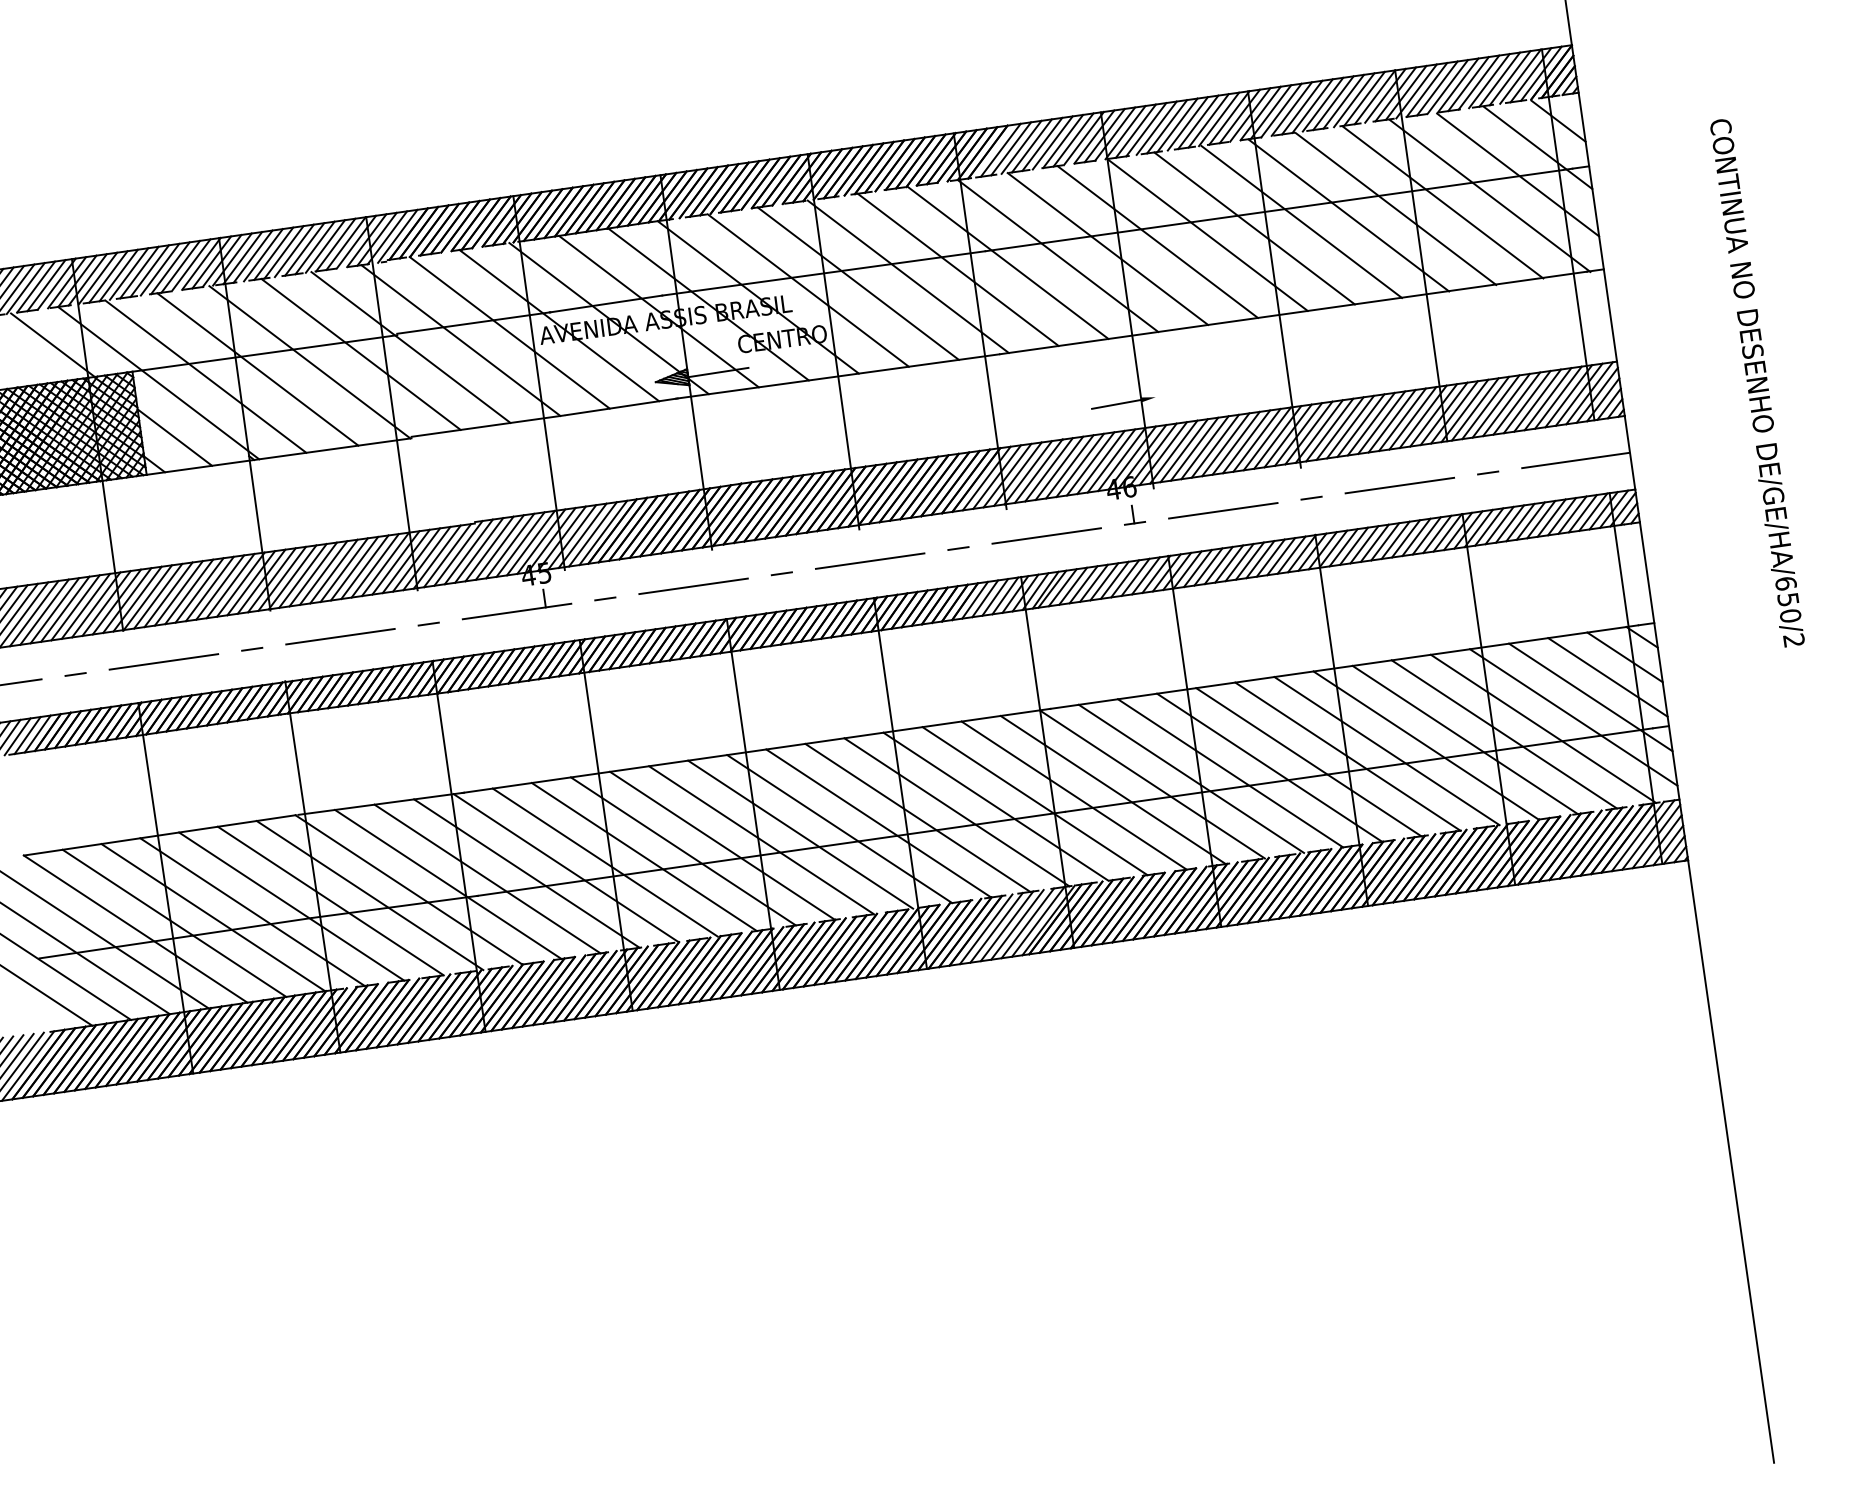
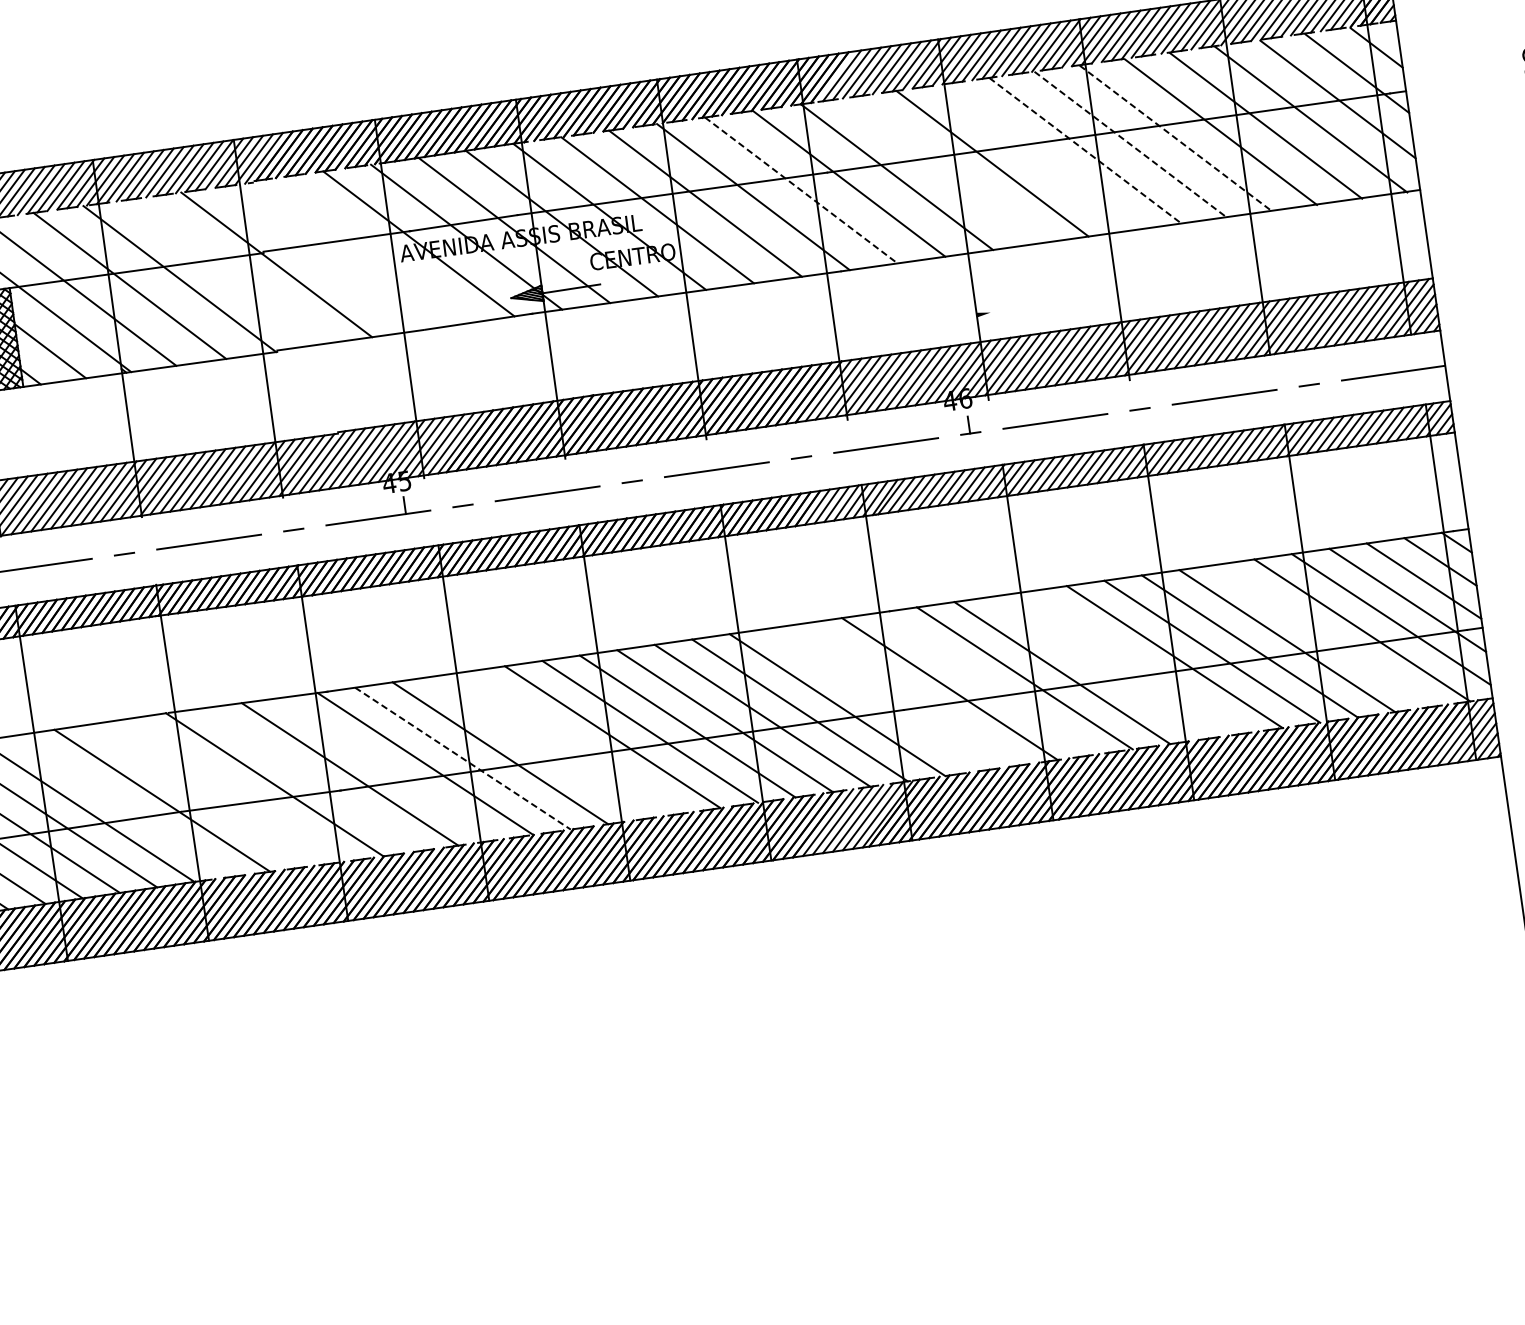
line: (1348, 215) -> (1175, 138), solid -> dashed
line: (1301, 222) -> (1130, 145), solid -> dashed
line: (1254, 228) -> (1085, 150), solid -> dashed
line: (1207, 234) -> (1040, 156), removed
line: (1107, 248) -> (944, 169), removed
line: (958, 270) -> (801, 191), solid -> dashed
line: (509, 332) -> (371, 250), removed
line: (460, 340) -> (324, 258), removed
line: (360, 353) -> (228, 270), removed
line: (1116, 403) -> (953, 318), removed
line: (1503, 734) -> (1323, 635), removed
line: (1308, 762) -> (1137, 662), removed
line: (1269, 767) -> (1099, 667), removed
line: (1151, 784) -> (986, 683), removed
line: (1073, 795) -> (911, 694), removed
line: (1034, 801) -> (874, 700), removed
line: (722, 845) -> (575, 742), removed
line: (682, 851) -> (536, 748), removed
line: (605, 862) -> (463, 758), solid -> dashed
line: (526, 873) -> (387, 769), removed
line: (448, 883) -> (312, 778), removed
line: (369, 895) -> (236, 790), removed
line: (330, 900) -> (199, 794), removed
line: (252, 911) -> (124, 805), removed

